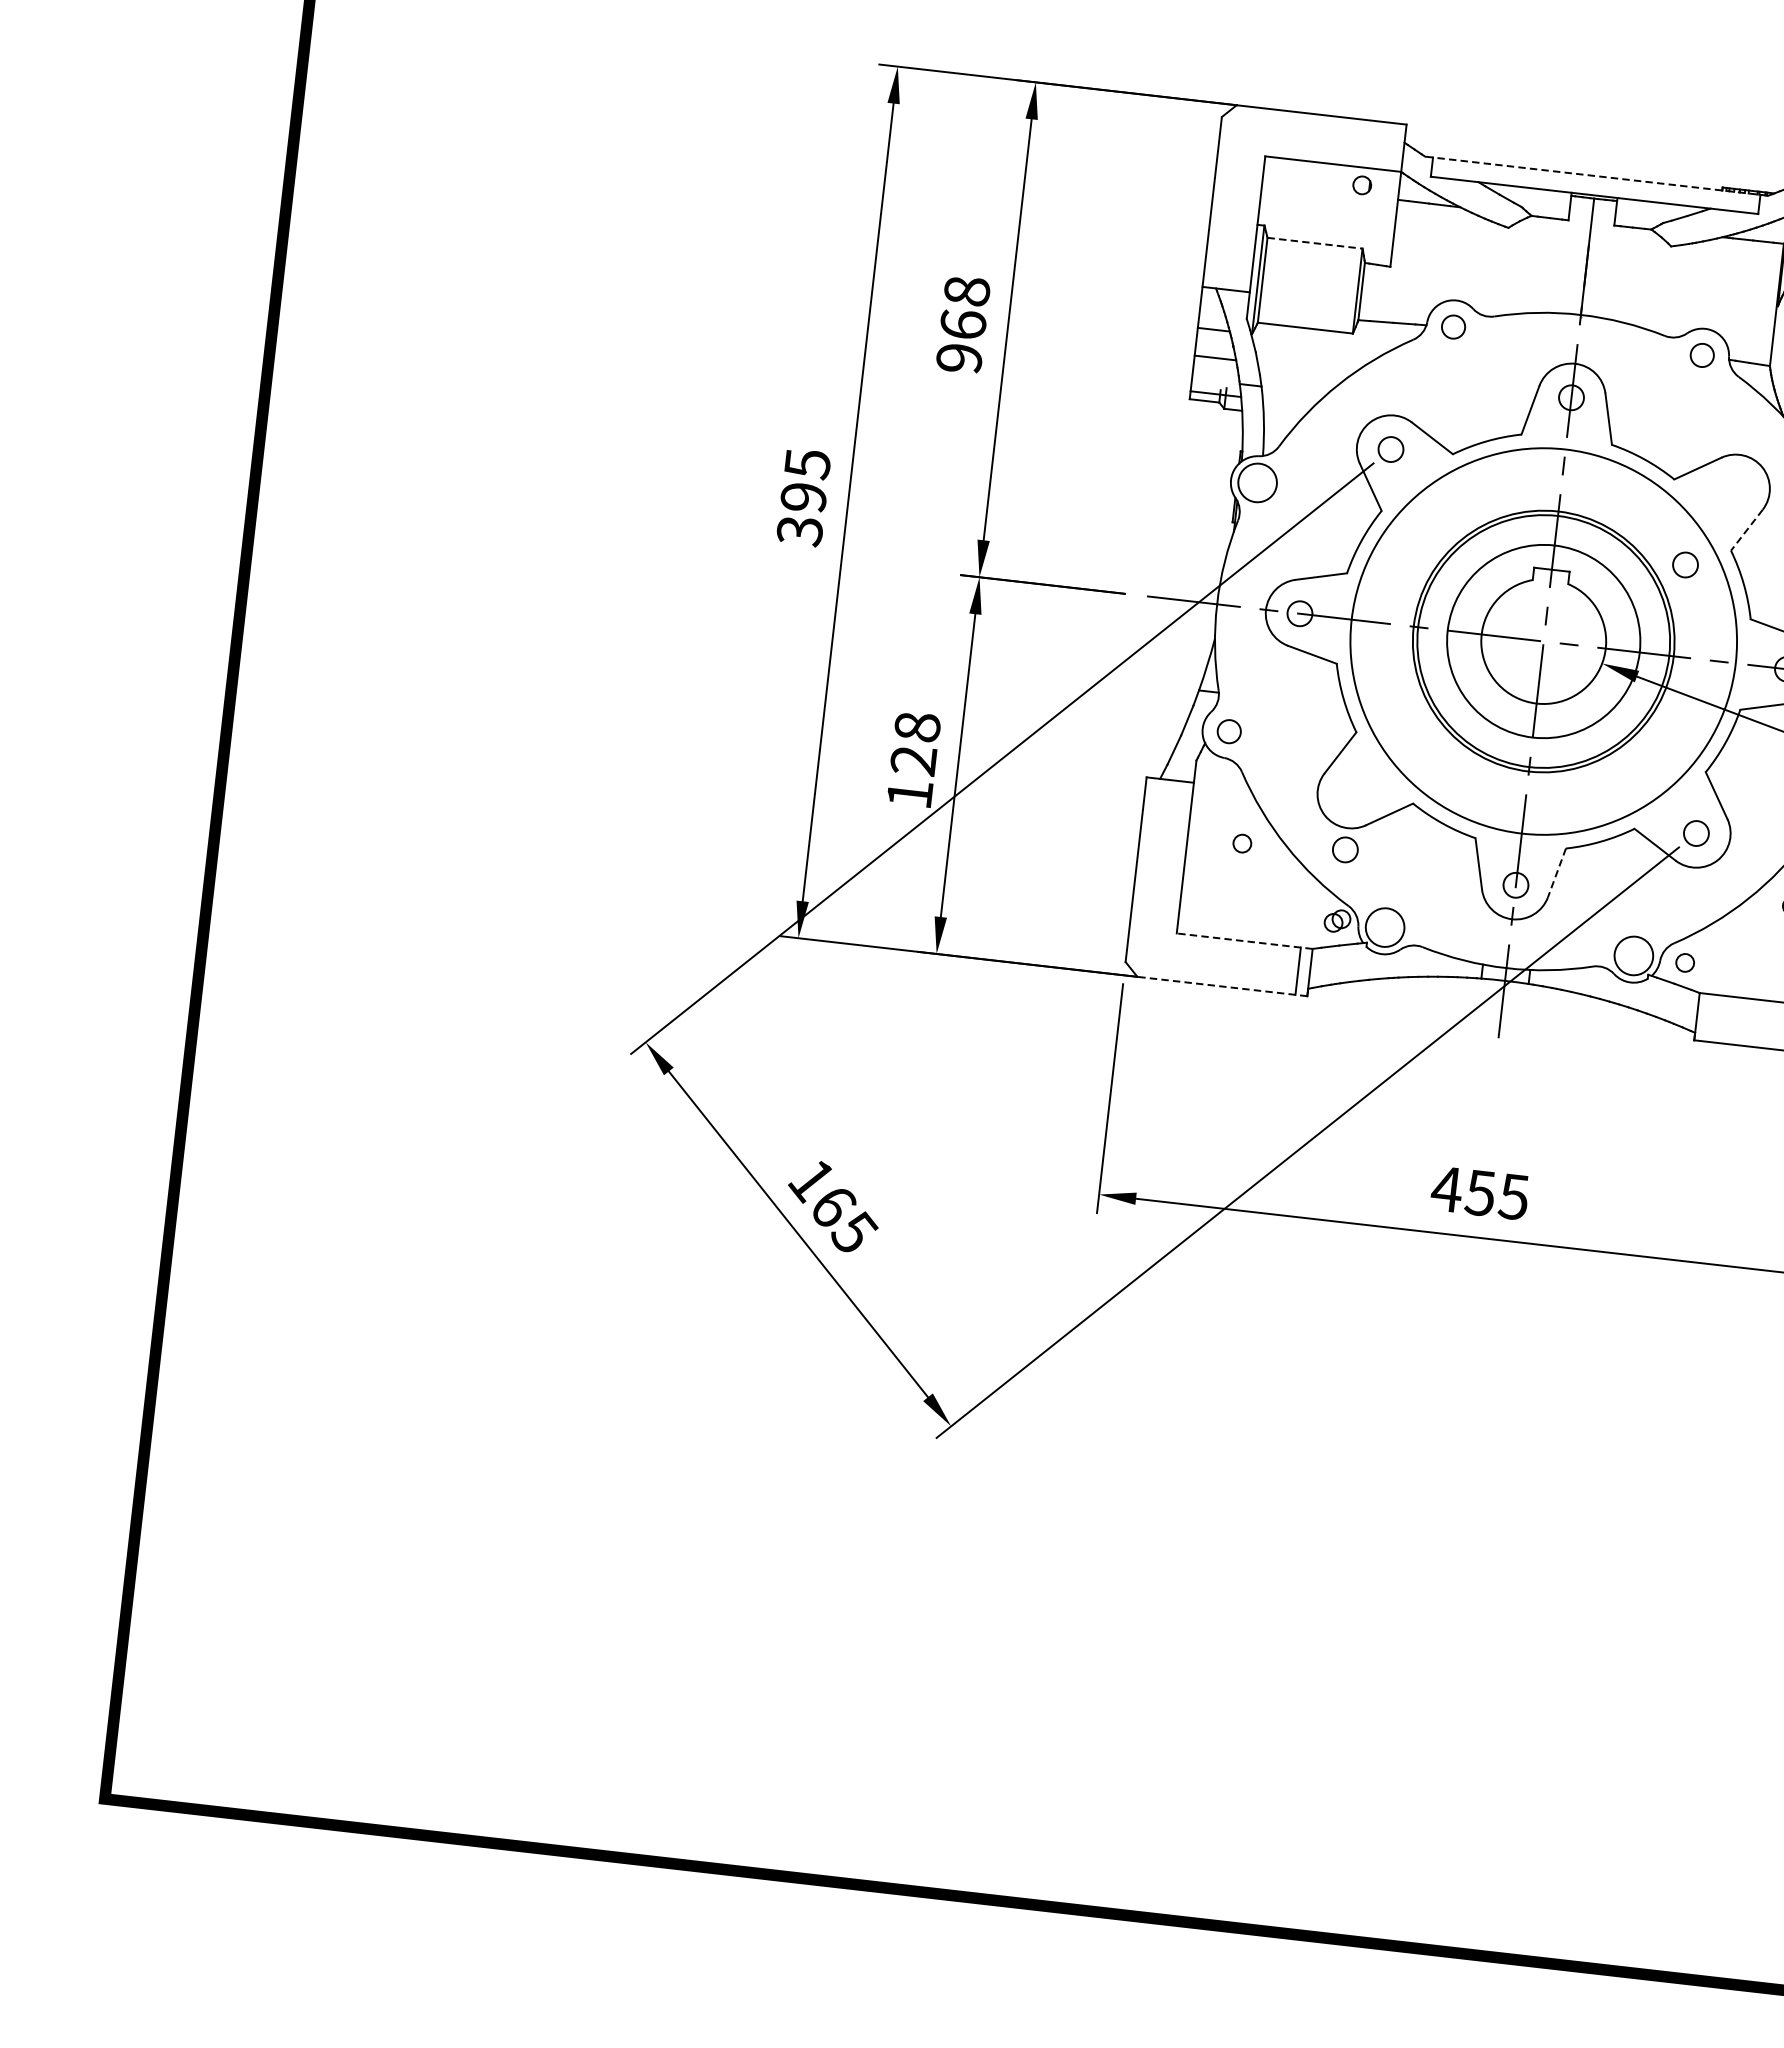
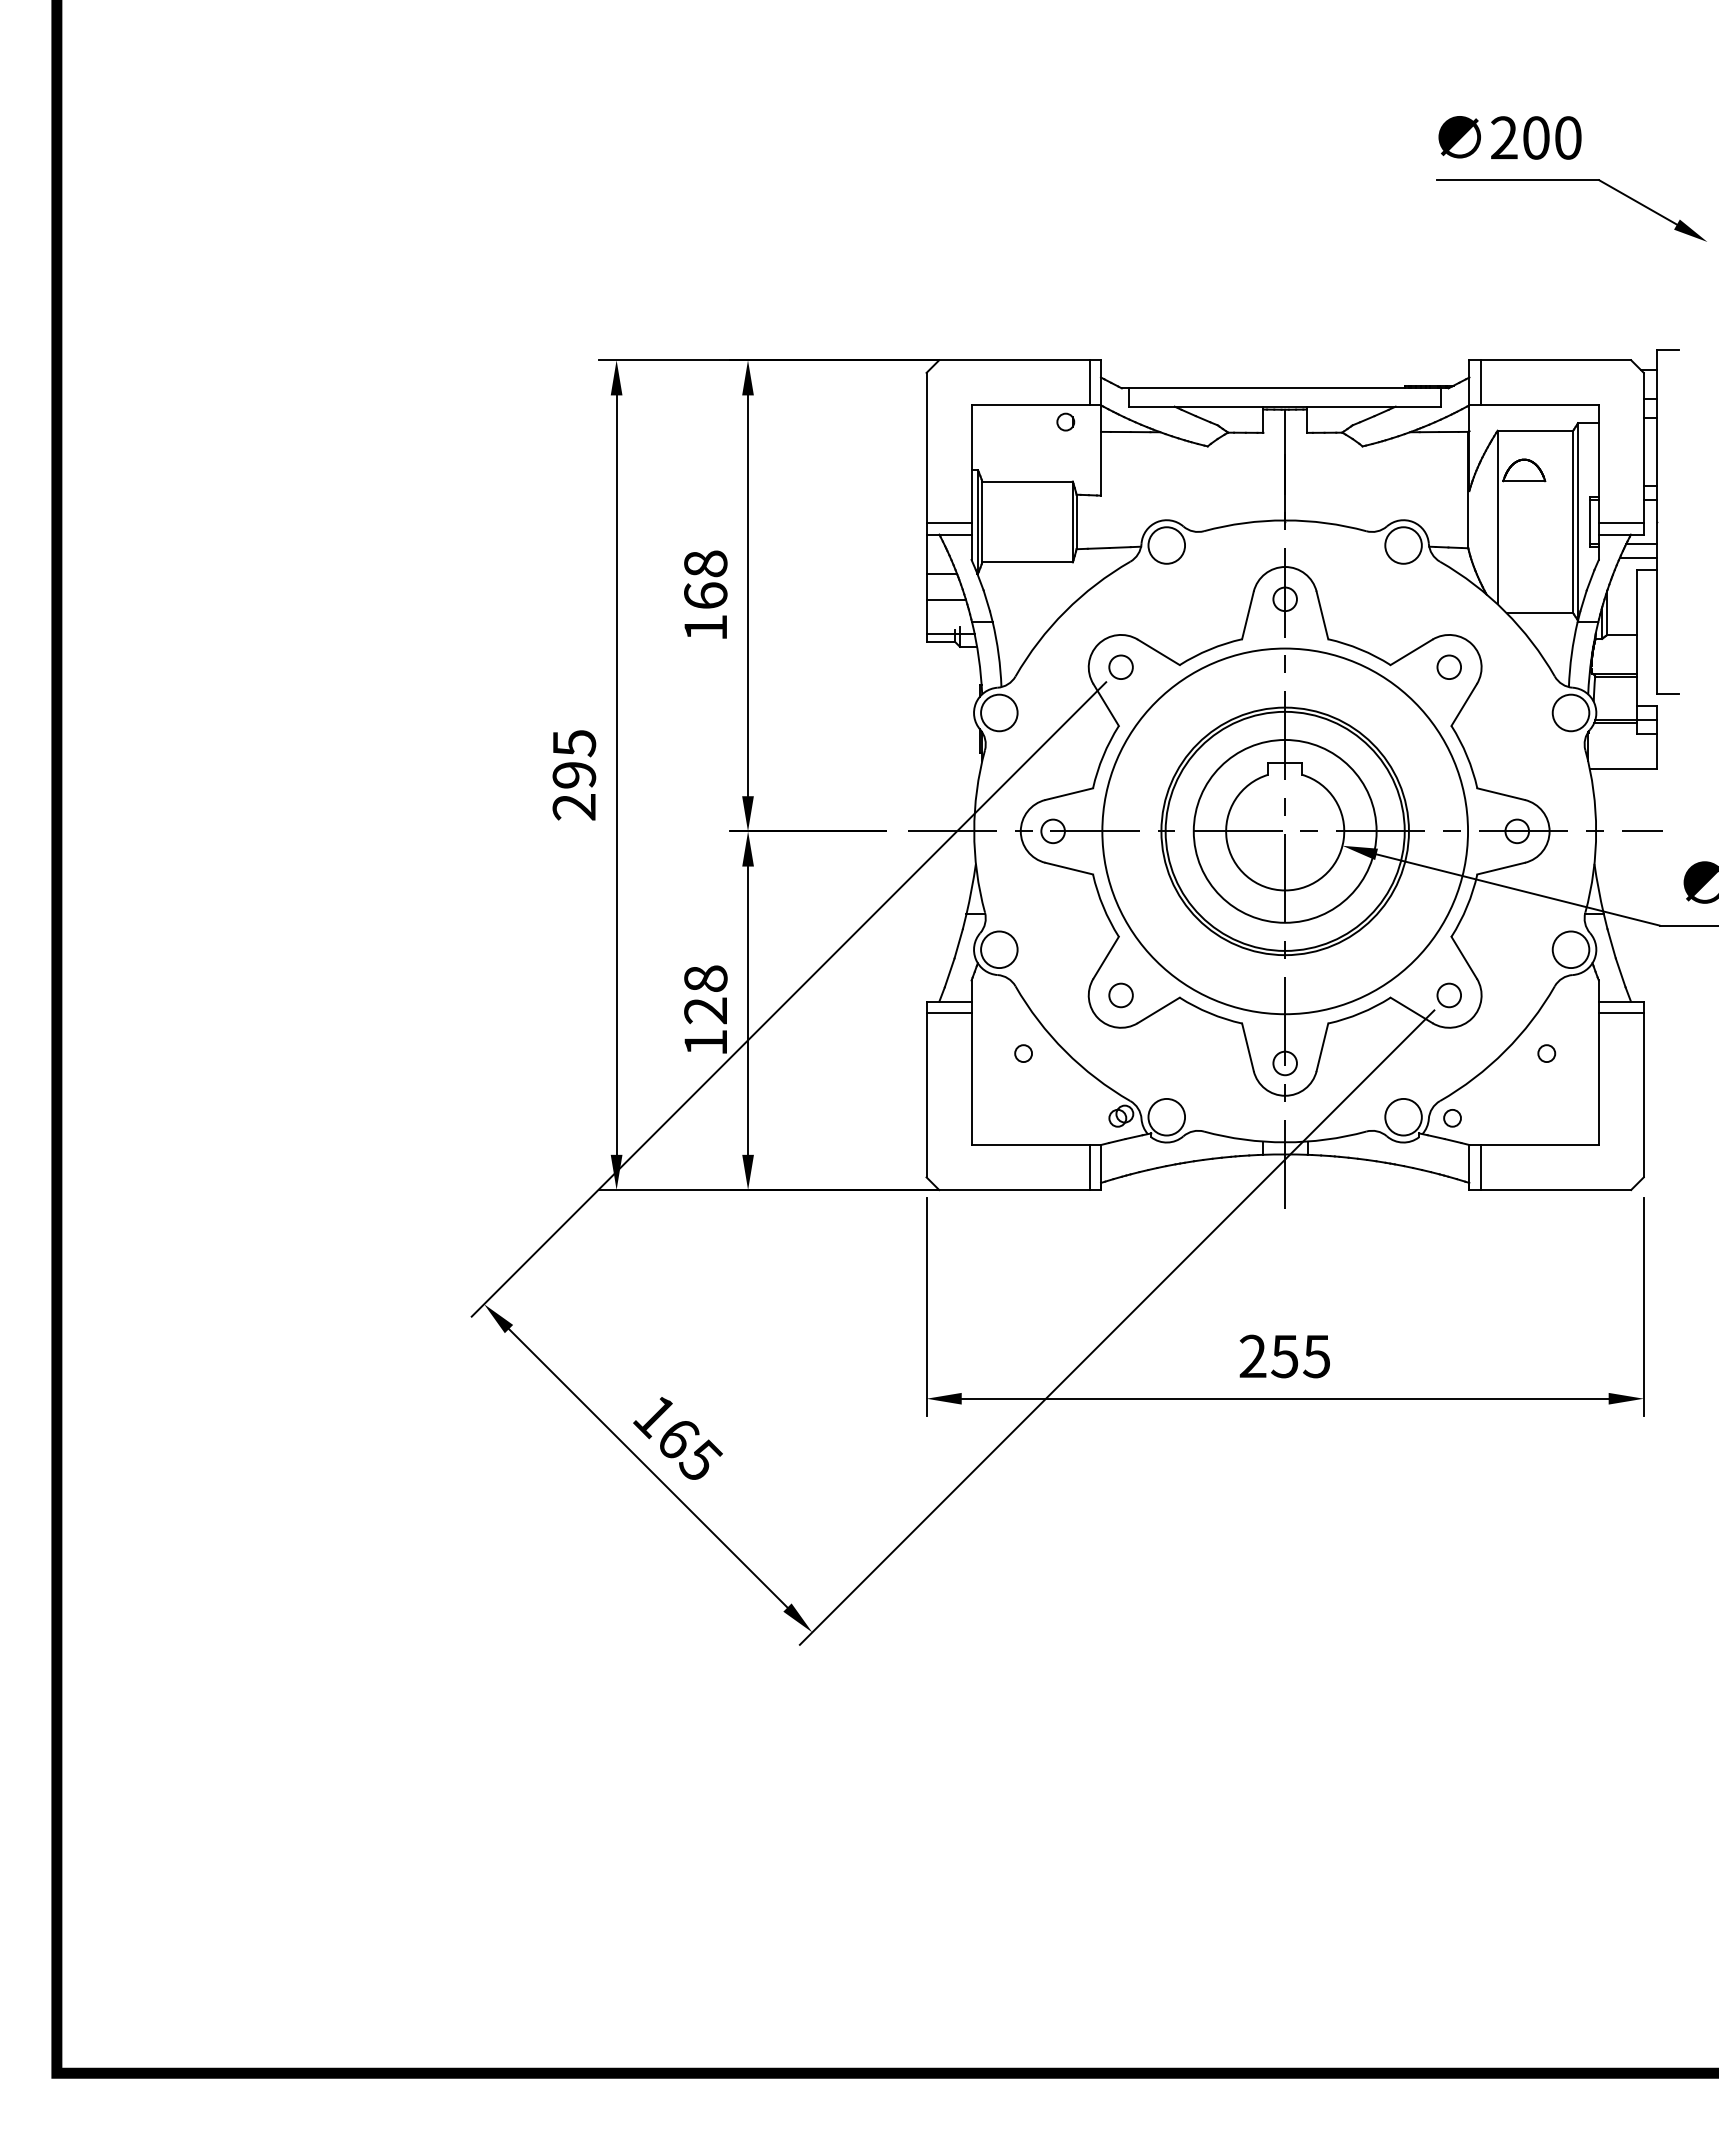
line: (1391, 146) -> (1089, 382), added
line: (1596, 176) -> (1284, 388), dashed -> solid
line: (1315, 243) -> (1028, 481), dashed -> solid
line: (1226, 277) -> (948, 523), added
circle: (1453, 327) -> (1166, 545), size x1.67
circle: (1702, 355) -> (1403, 545), size x1.67
text: (959, 359) -> (705, 628), 968 -> 168
line: (1746, 530) -> (1463, 705), dashed -> solid
text: (800, 531) -> (574, 807), 395 -> 295
circle: (1684, 564) -> (1448, 666), moved
circle: (1229, 731) -> (999, 949), size x1.67
line: (1168, 791) -> (948, 1012), added
circle: (1344, 849) -> (1120, 995), moved
line: (1557, 873) -> (1322, 1047), dashed -> solid
line: (1244, 941) -> (1036, 1145), dashed -> solid
line: (1222, 987) -> (1020, 1190), dashed -> solid
line: (1708, 1017) -> (1480, 1167), added
text: (1446, 1188) -> (1252, 1355), 455 -> 255

